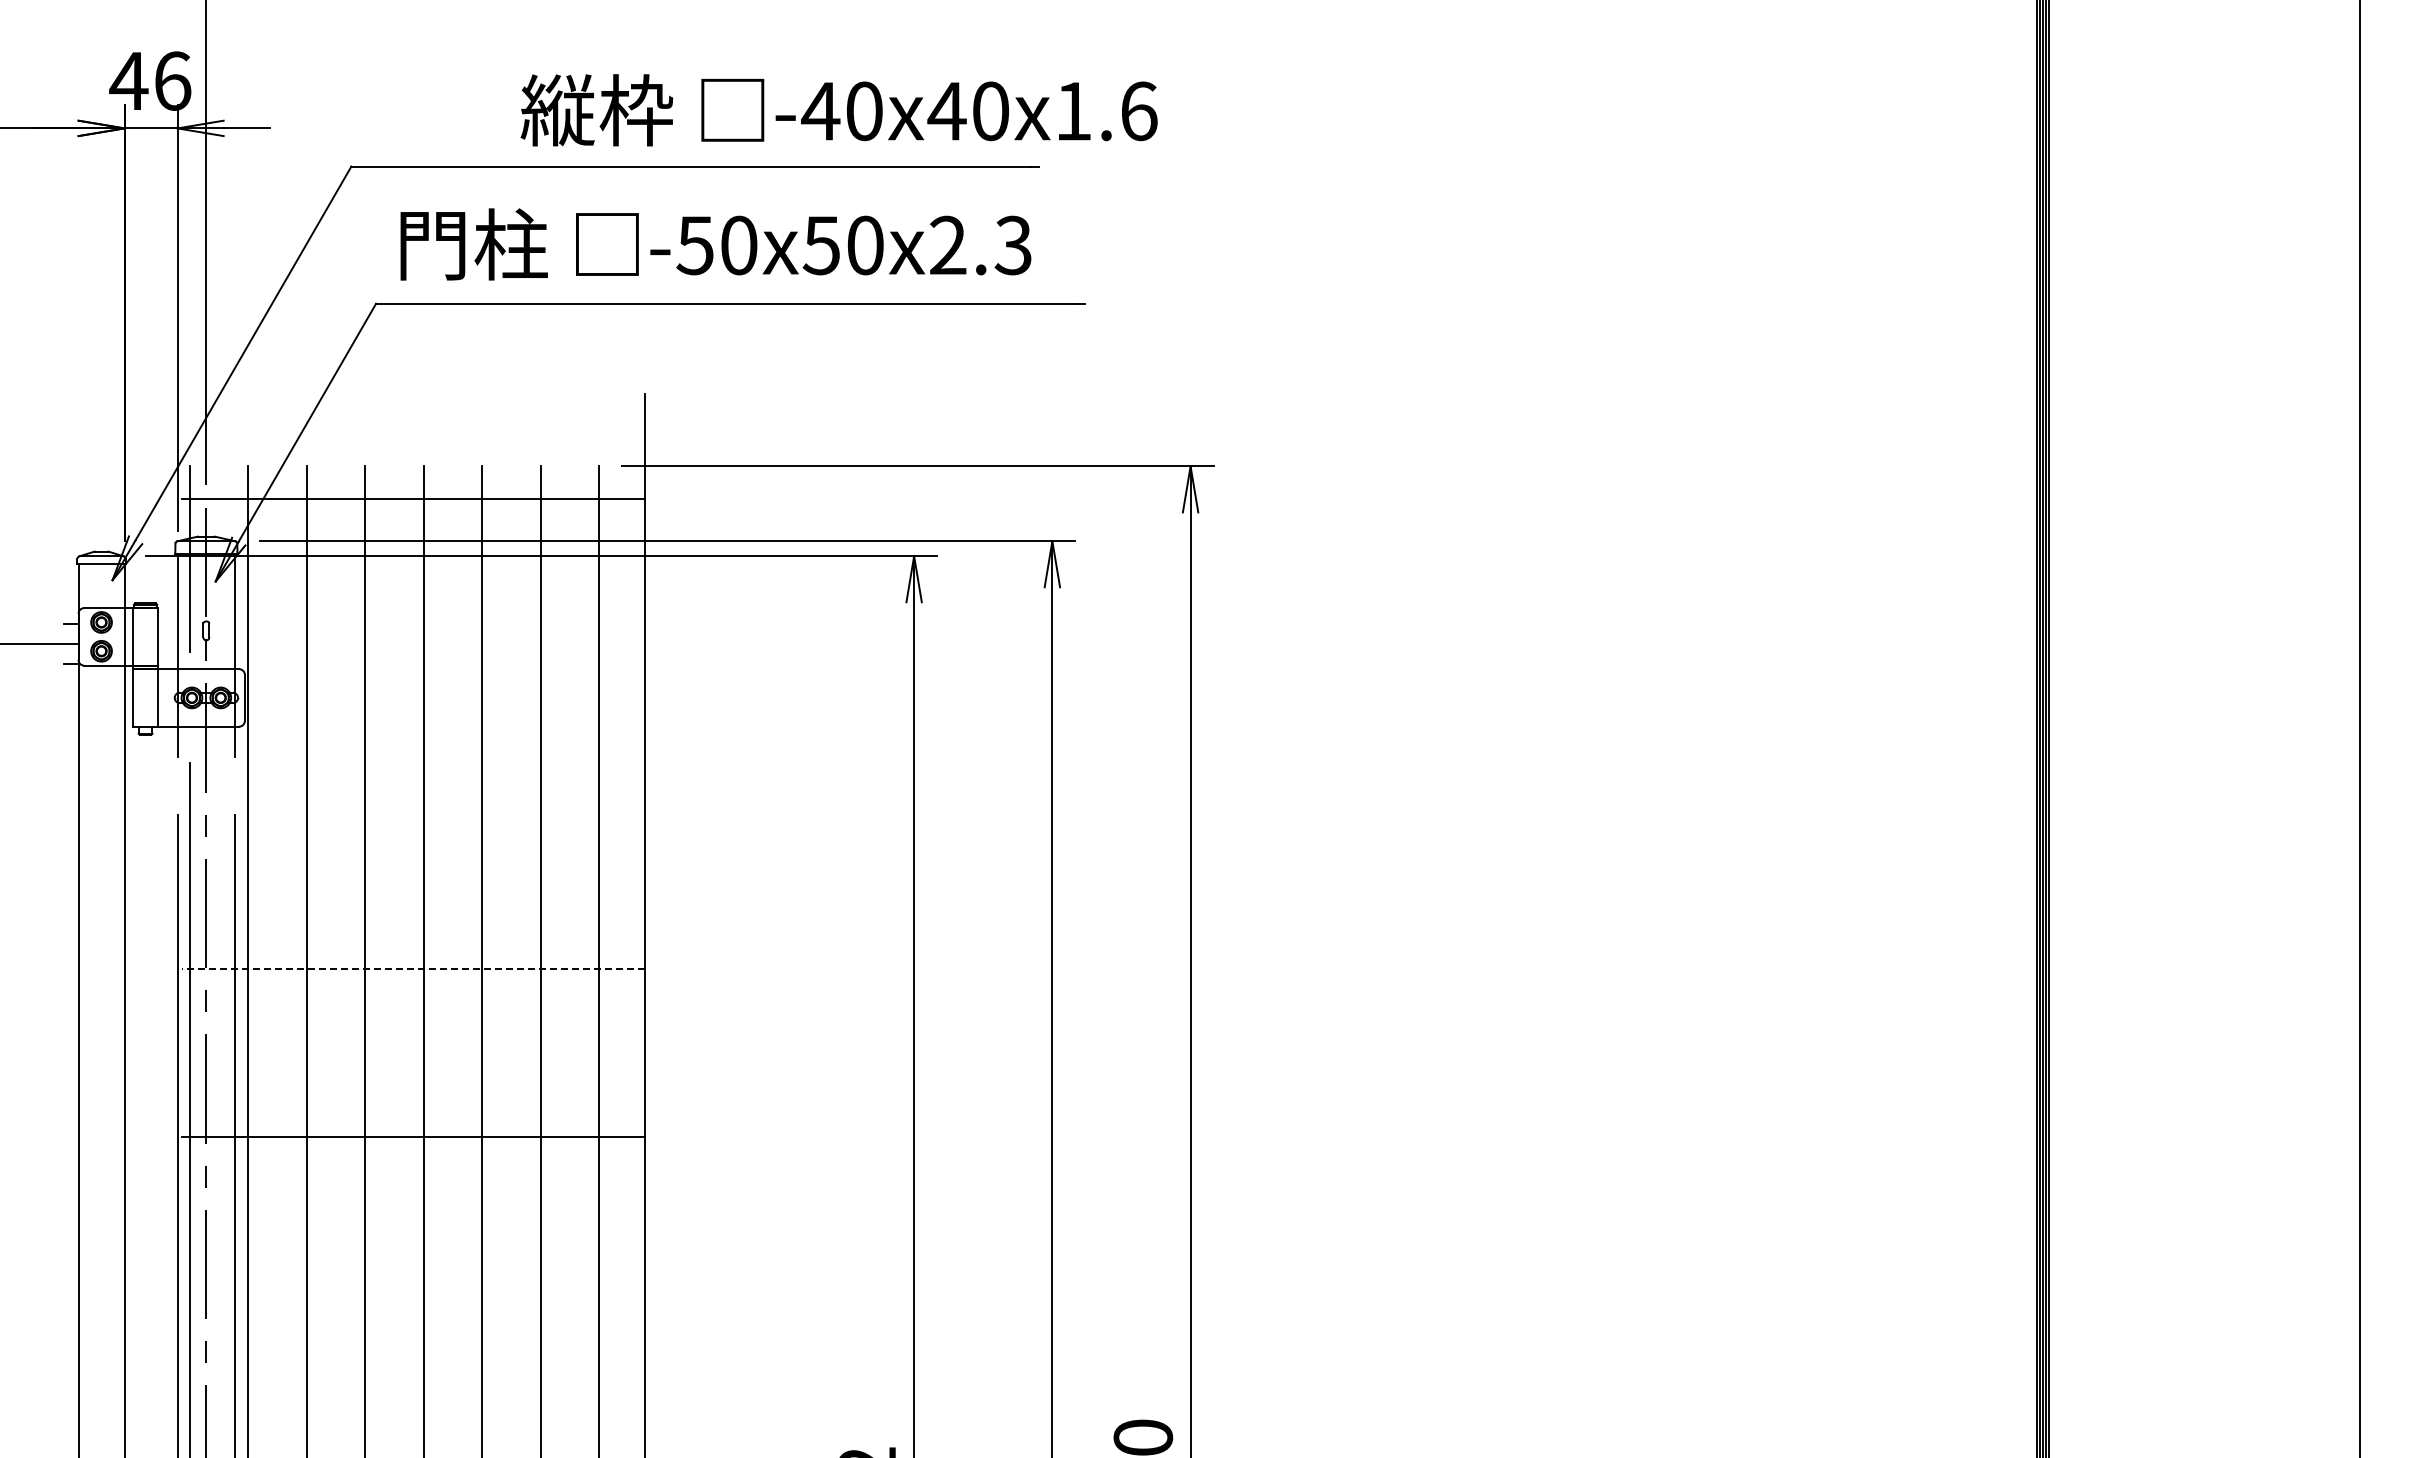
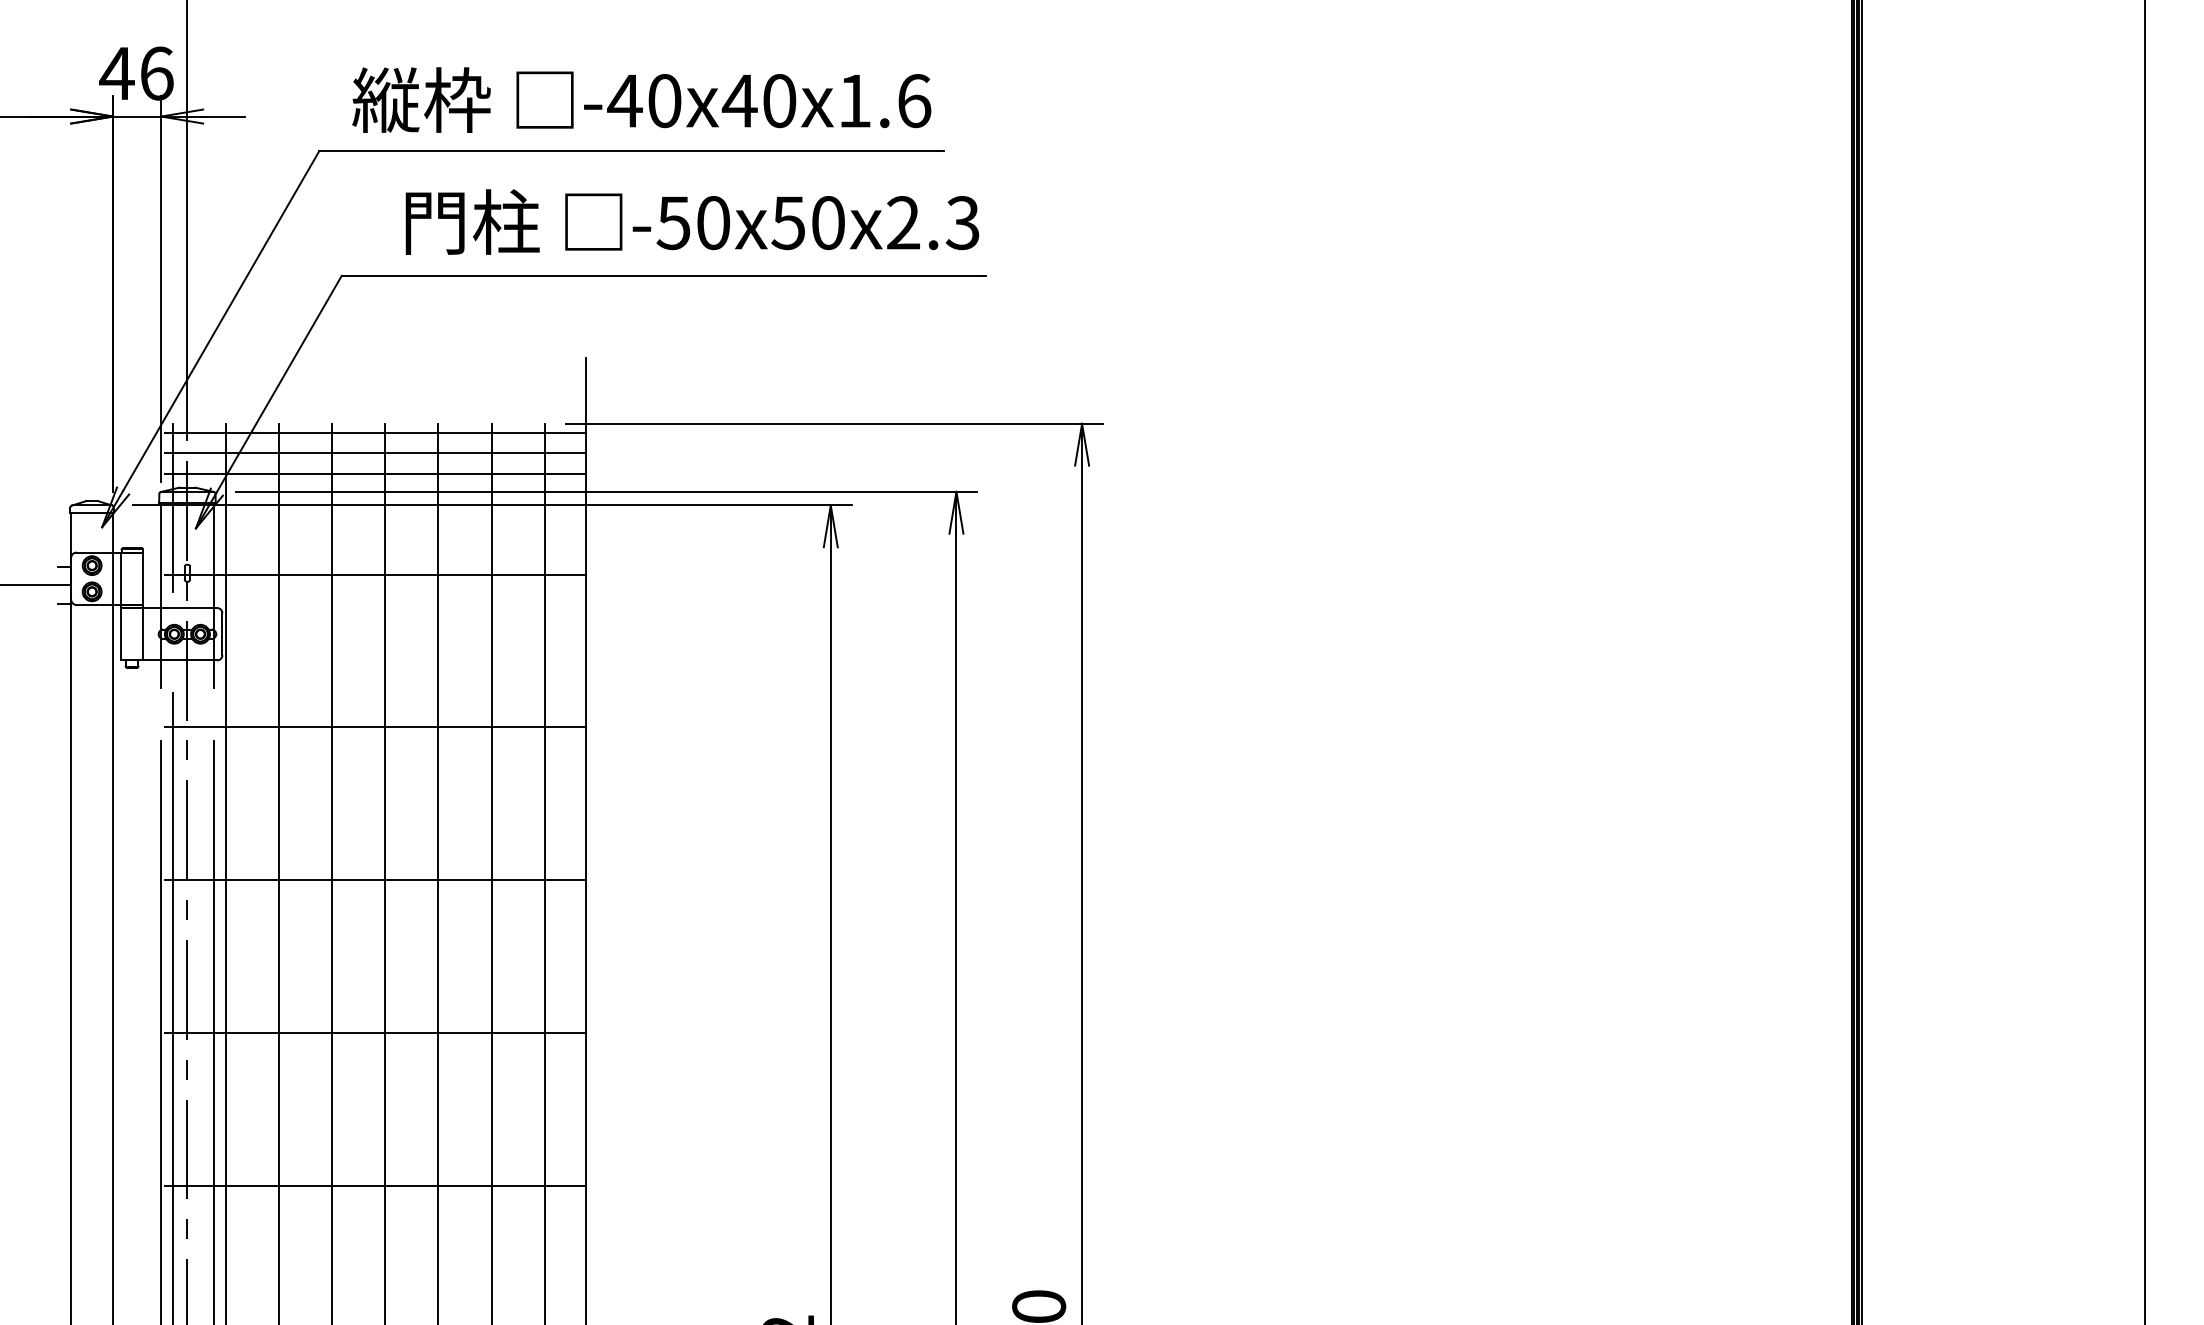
text: (838, 110) -> (641, 100), moved
text: (715, 244) -> (692, 222), moved
line: (412, 476) -> (374, 432), added
line: (412, 521) -> (374, 473), added
line: (412, 632) -> (374, 574), added
line: (412, 800) -> (374, 727), added
line: (412, 968) -> (374, 880), dashed -> solid
line: (412, 1304) -> (374, 1185), added

